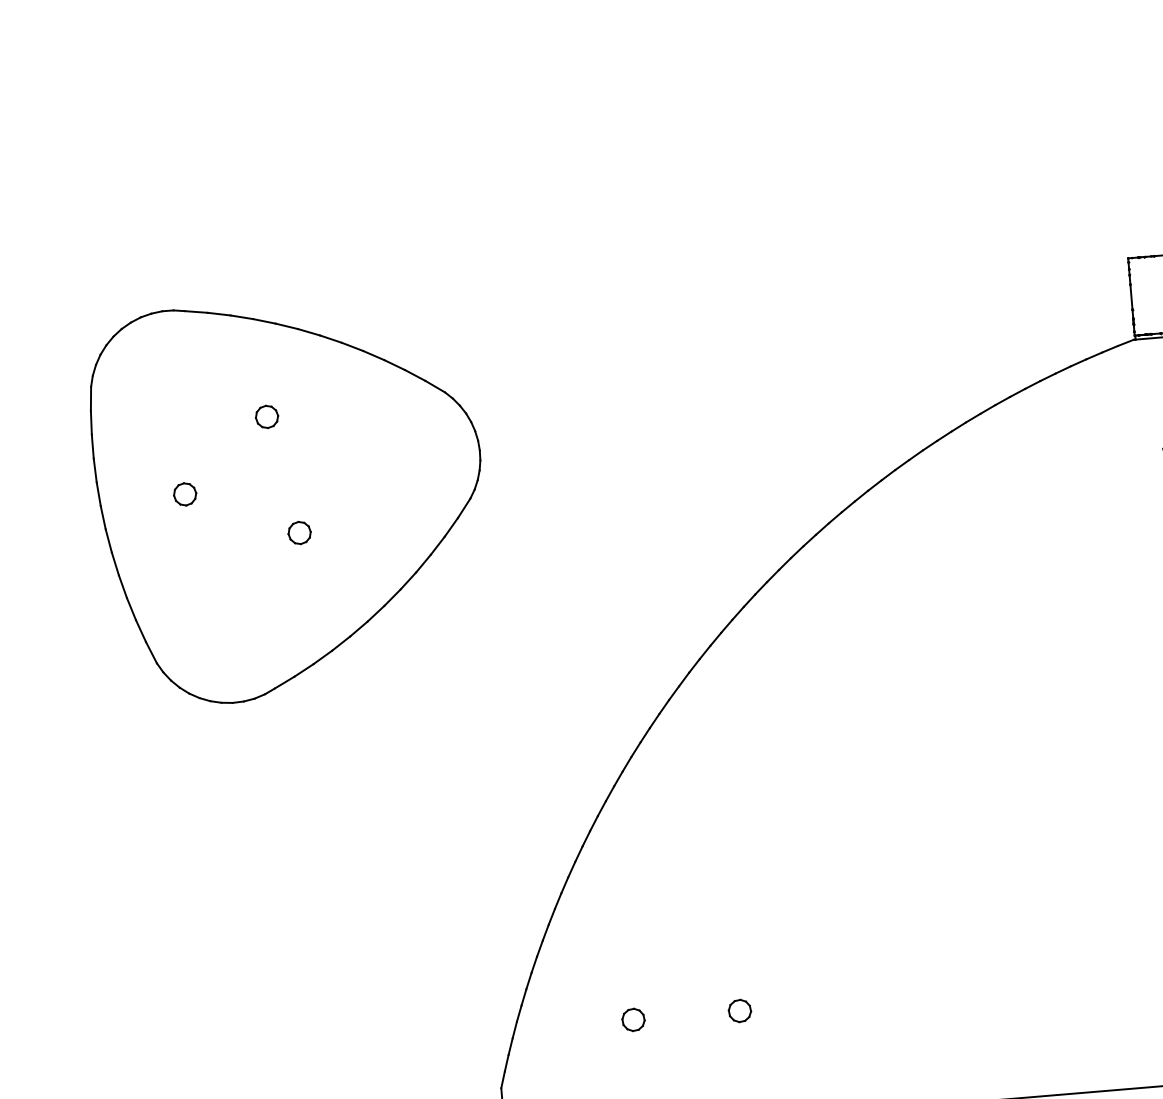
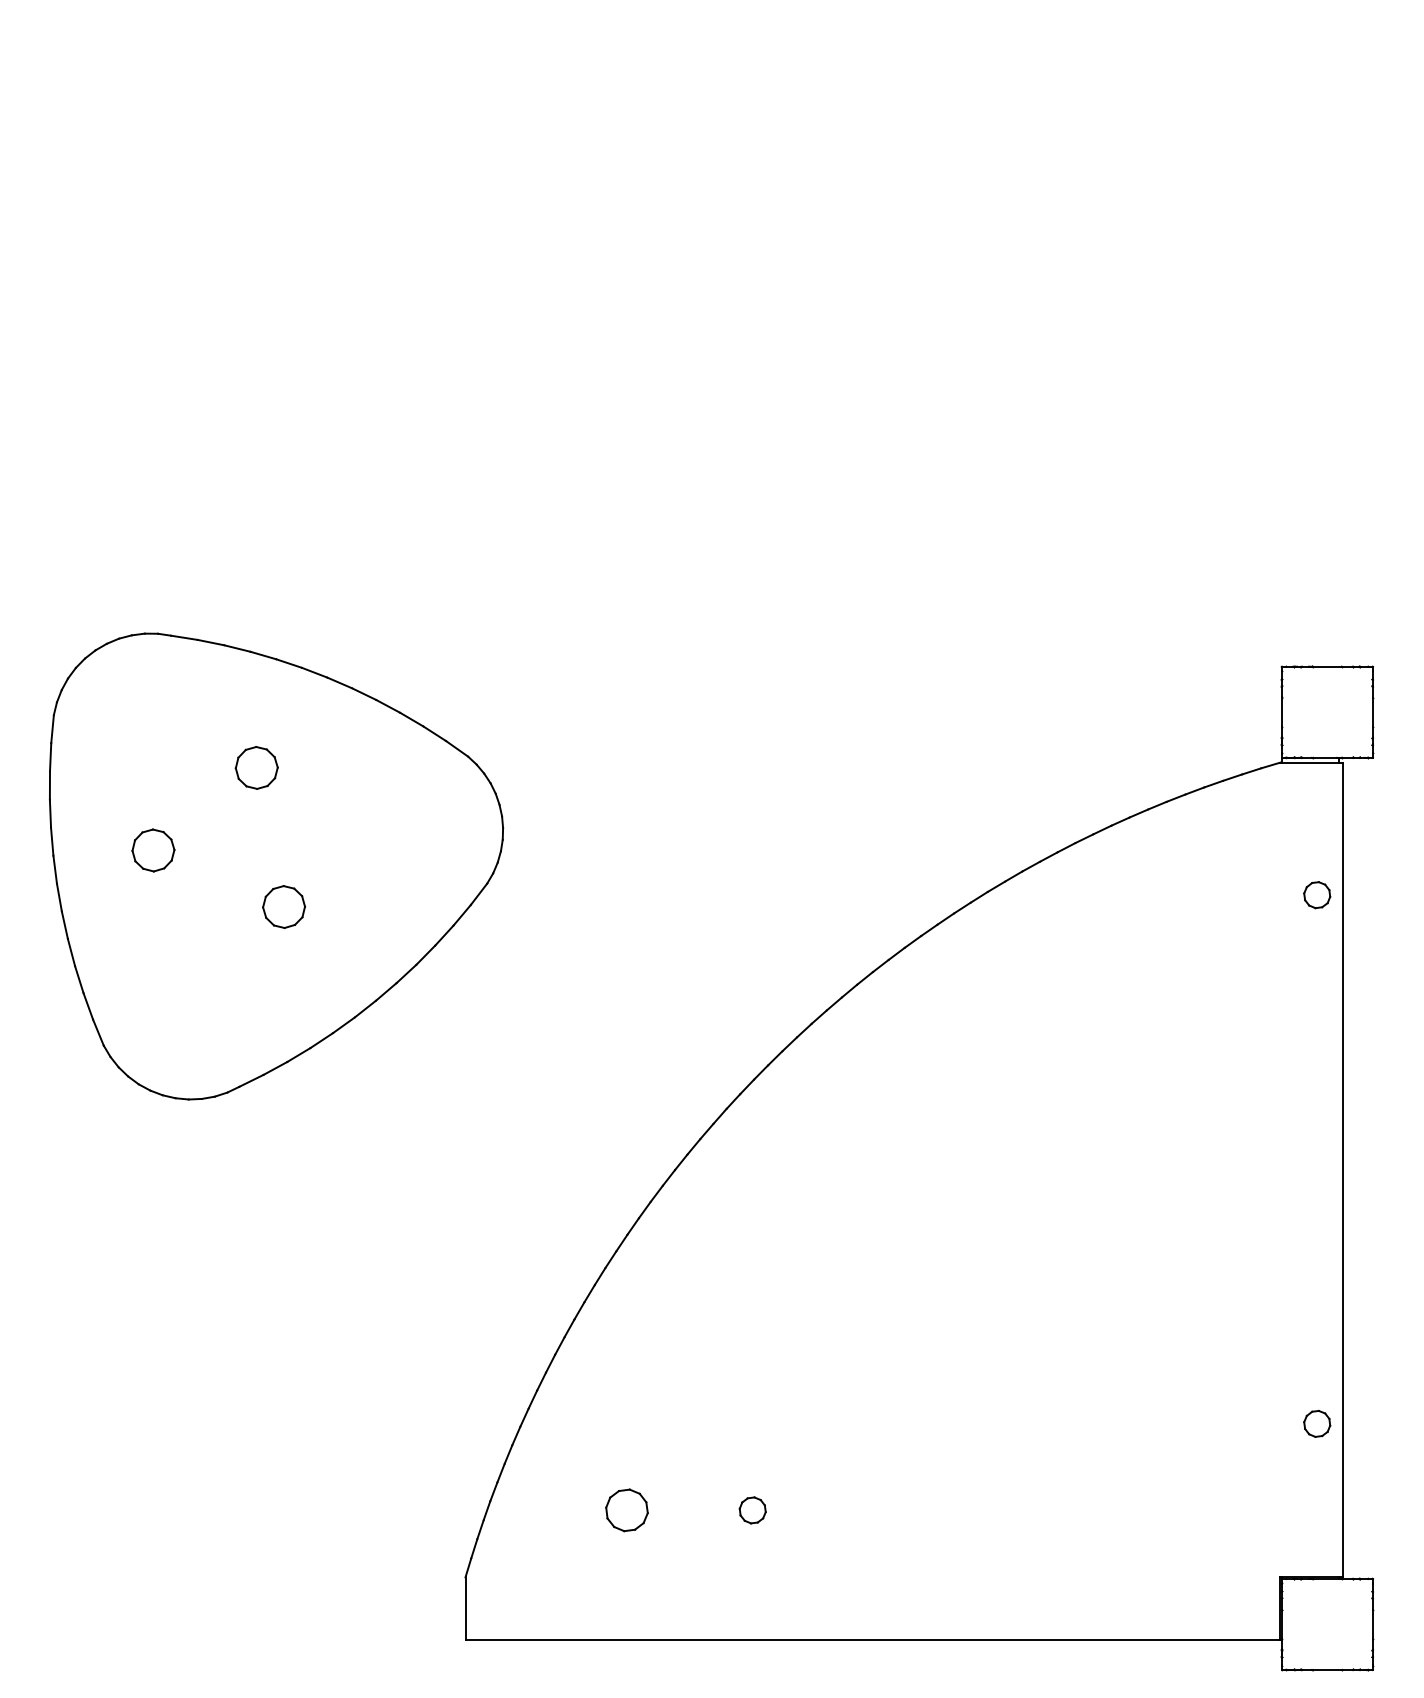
part: (267, 416) -> (257, 767), size x1.6
part: (185, 494) -> (153, 850), size x1.6
part: (299, 532) -> (283, 906), size x1.6
part: (633, 1019) -> (627, 1510), size x1.6

